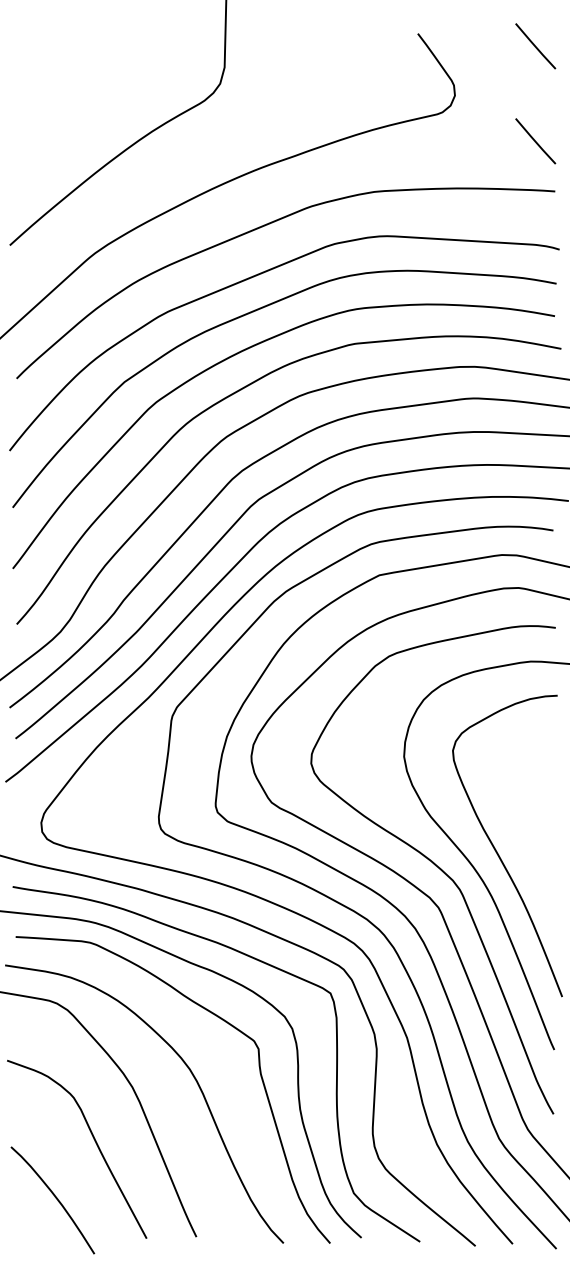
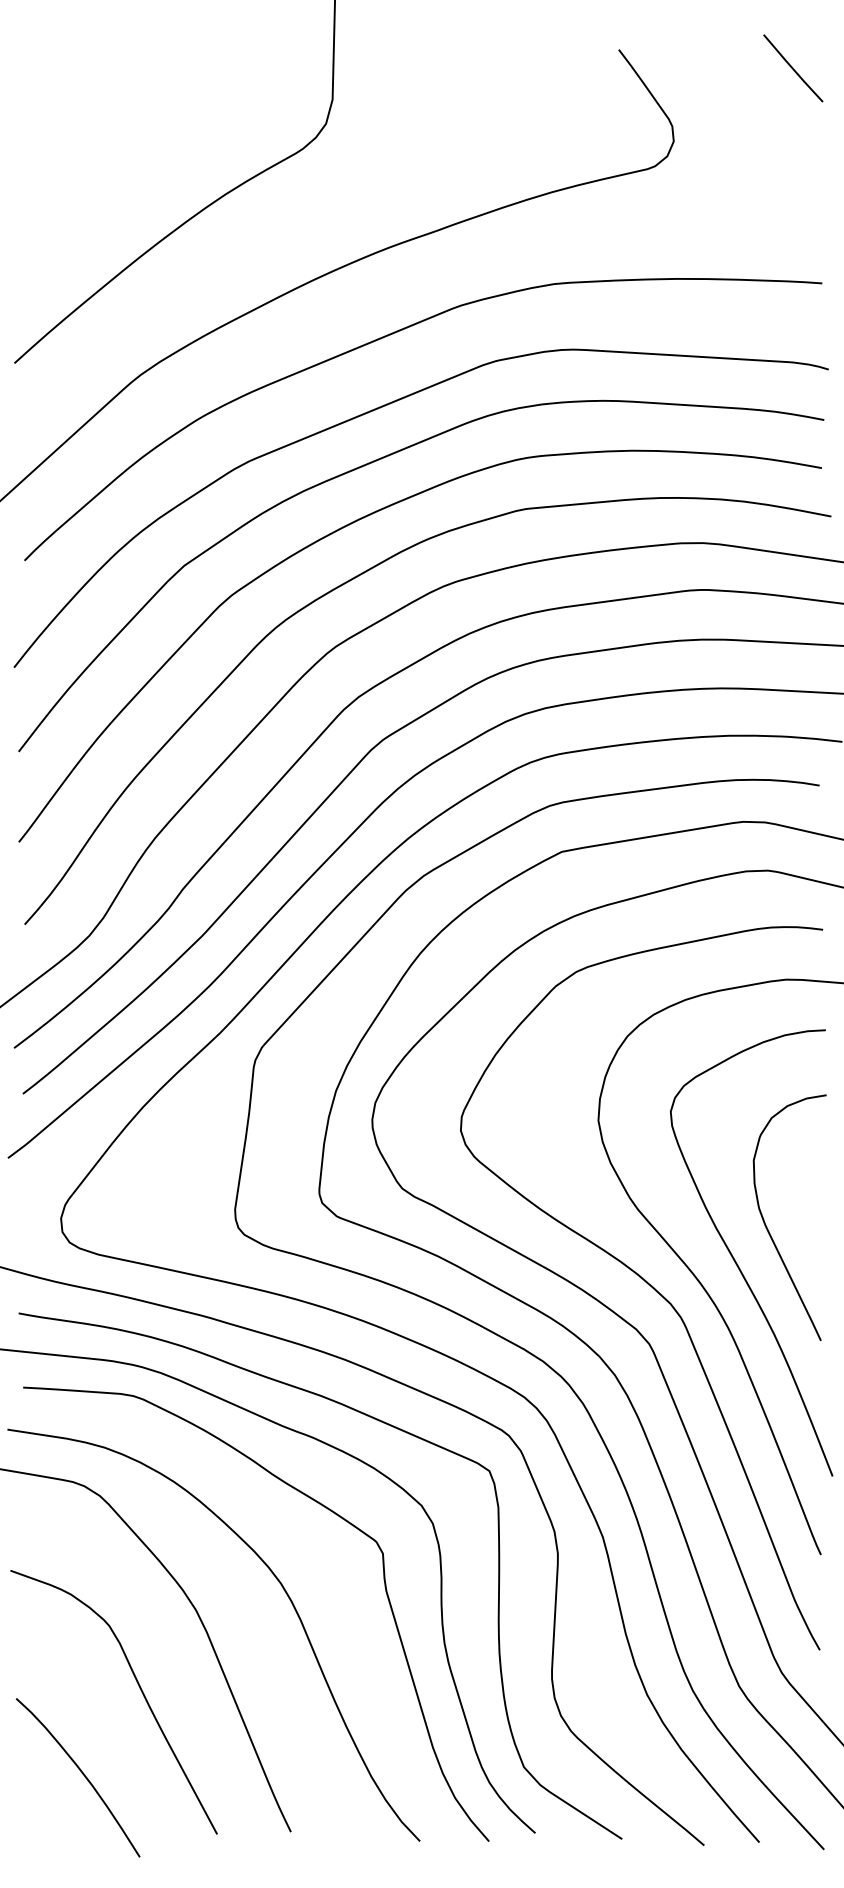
line: (535, 141) -> (793, 209), removed
curve: (517, 825) -> (766, 1222), added

